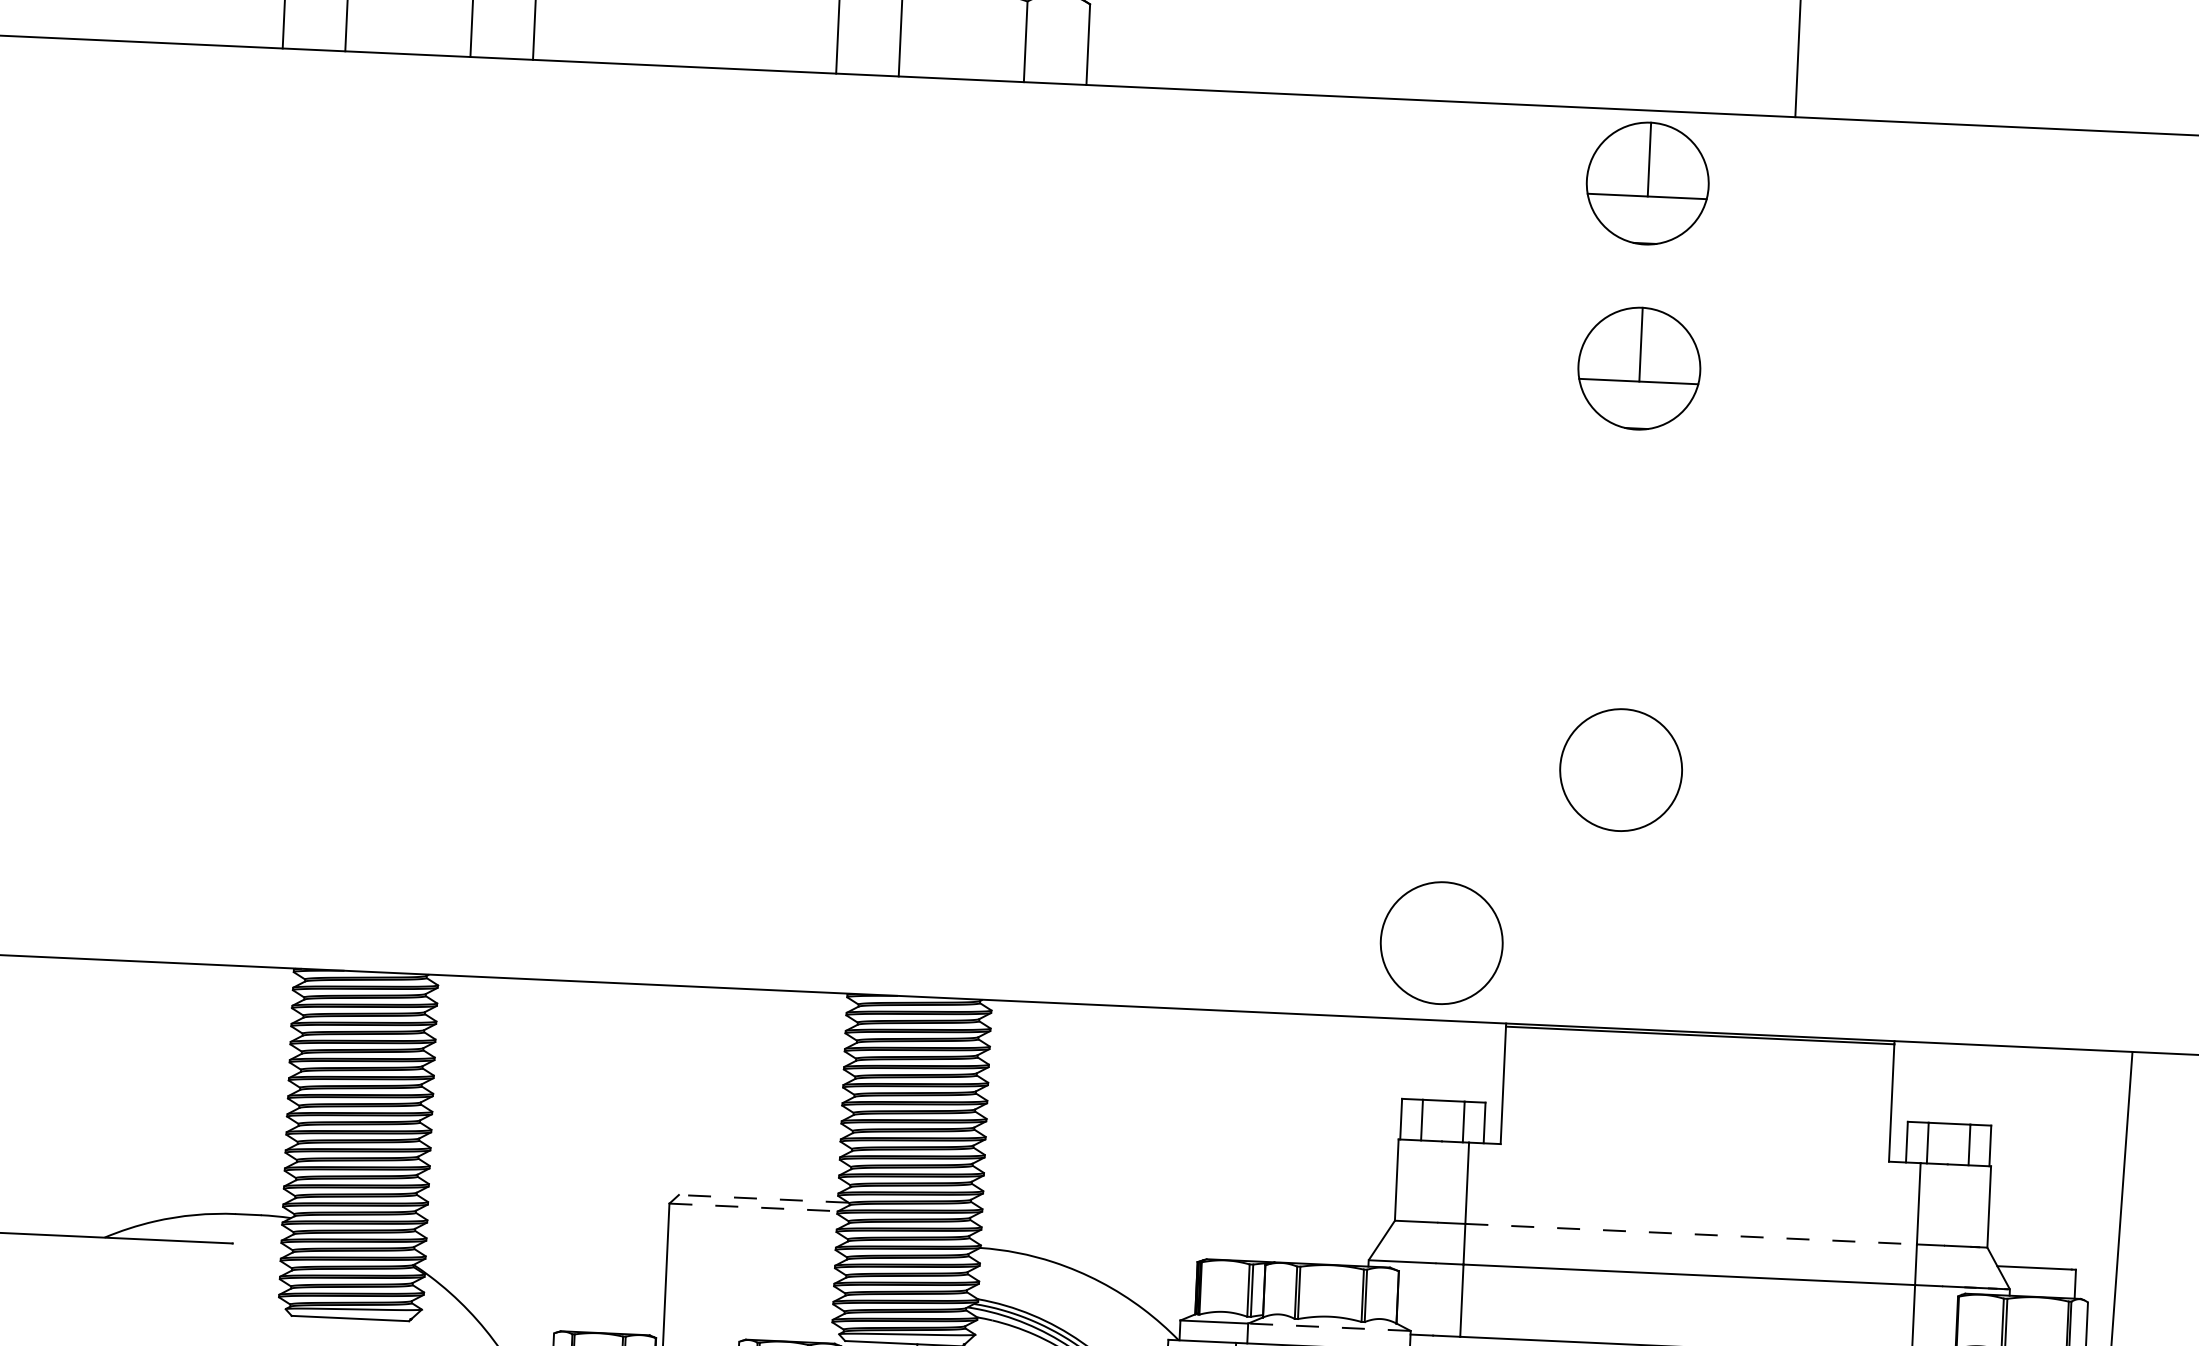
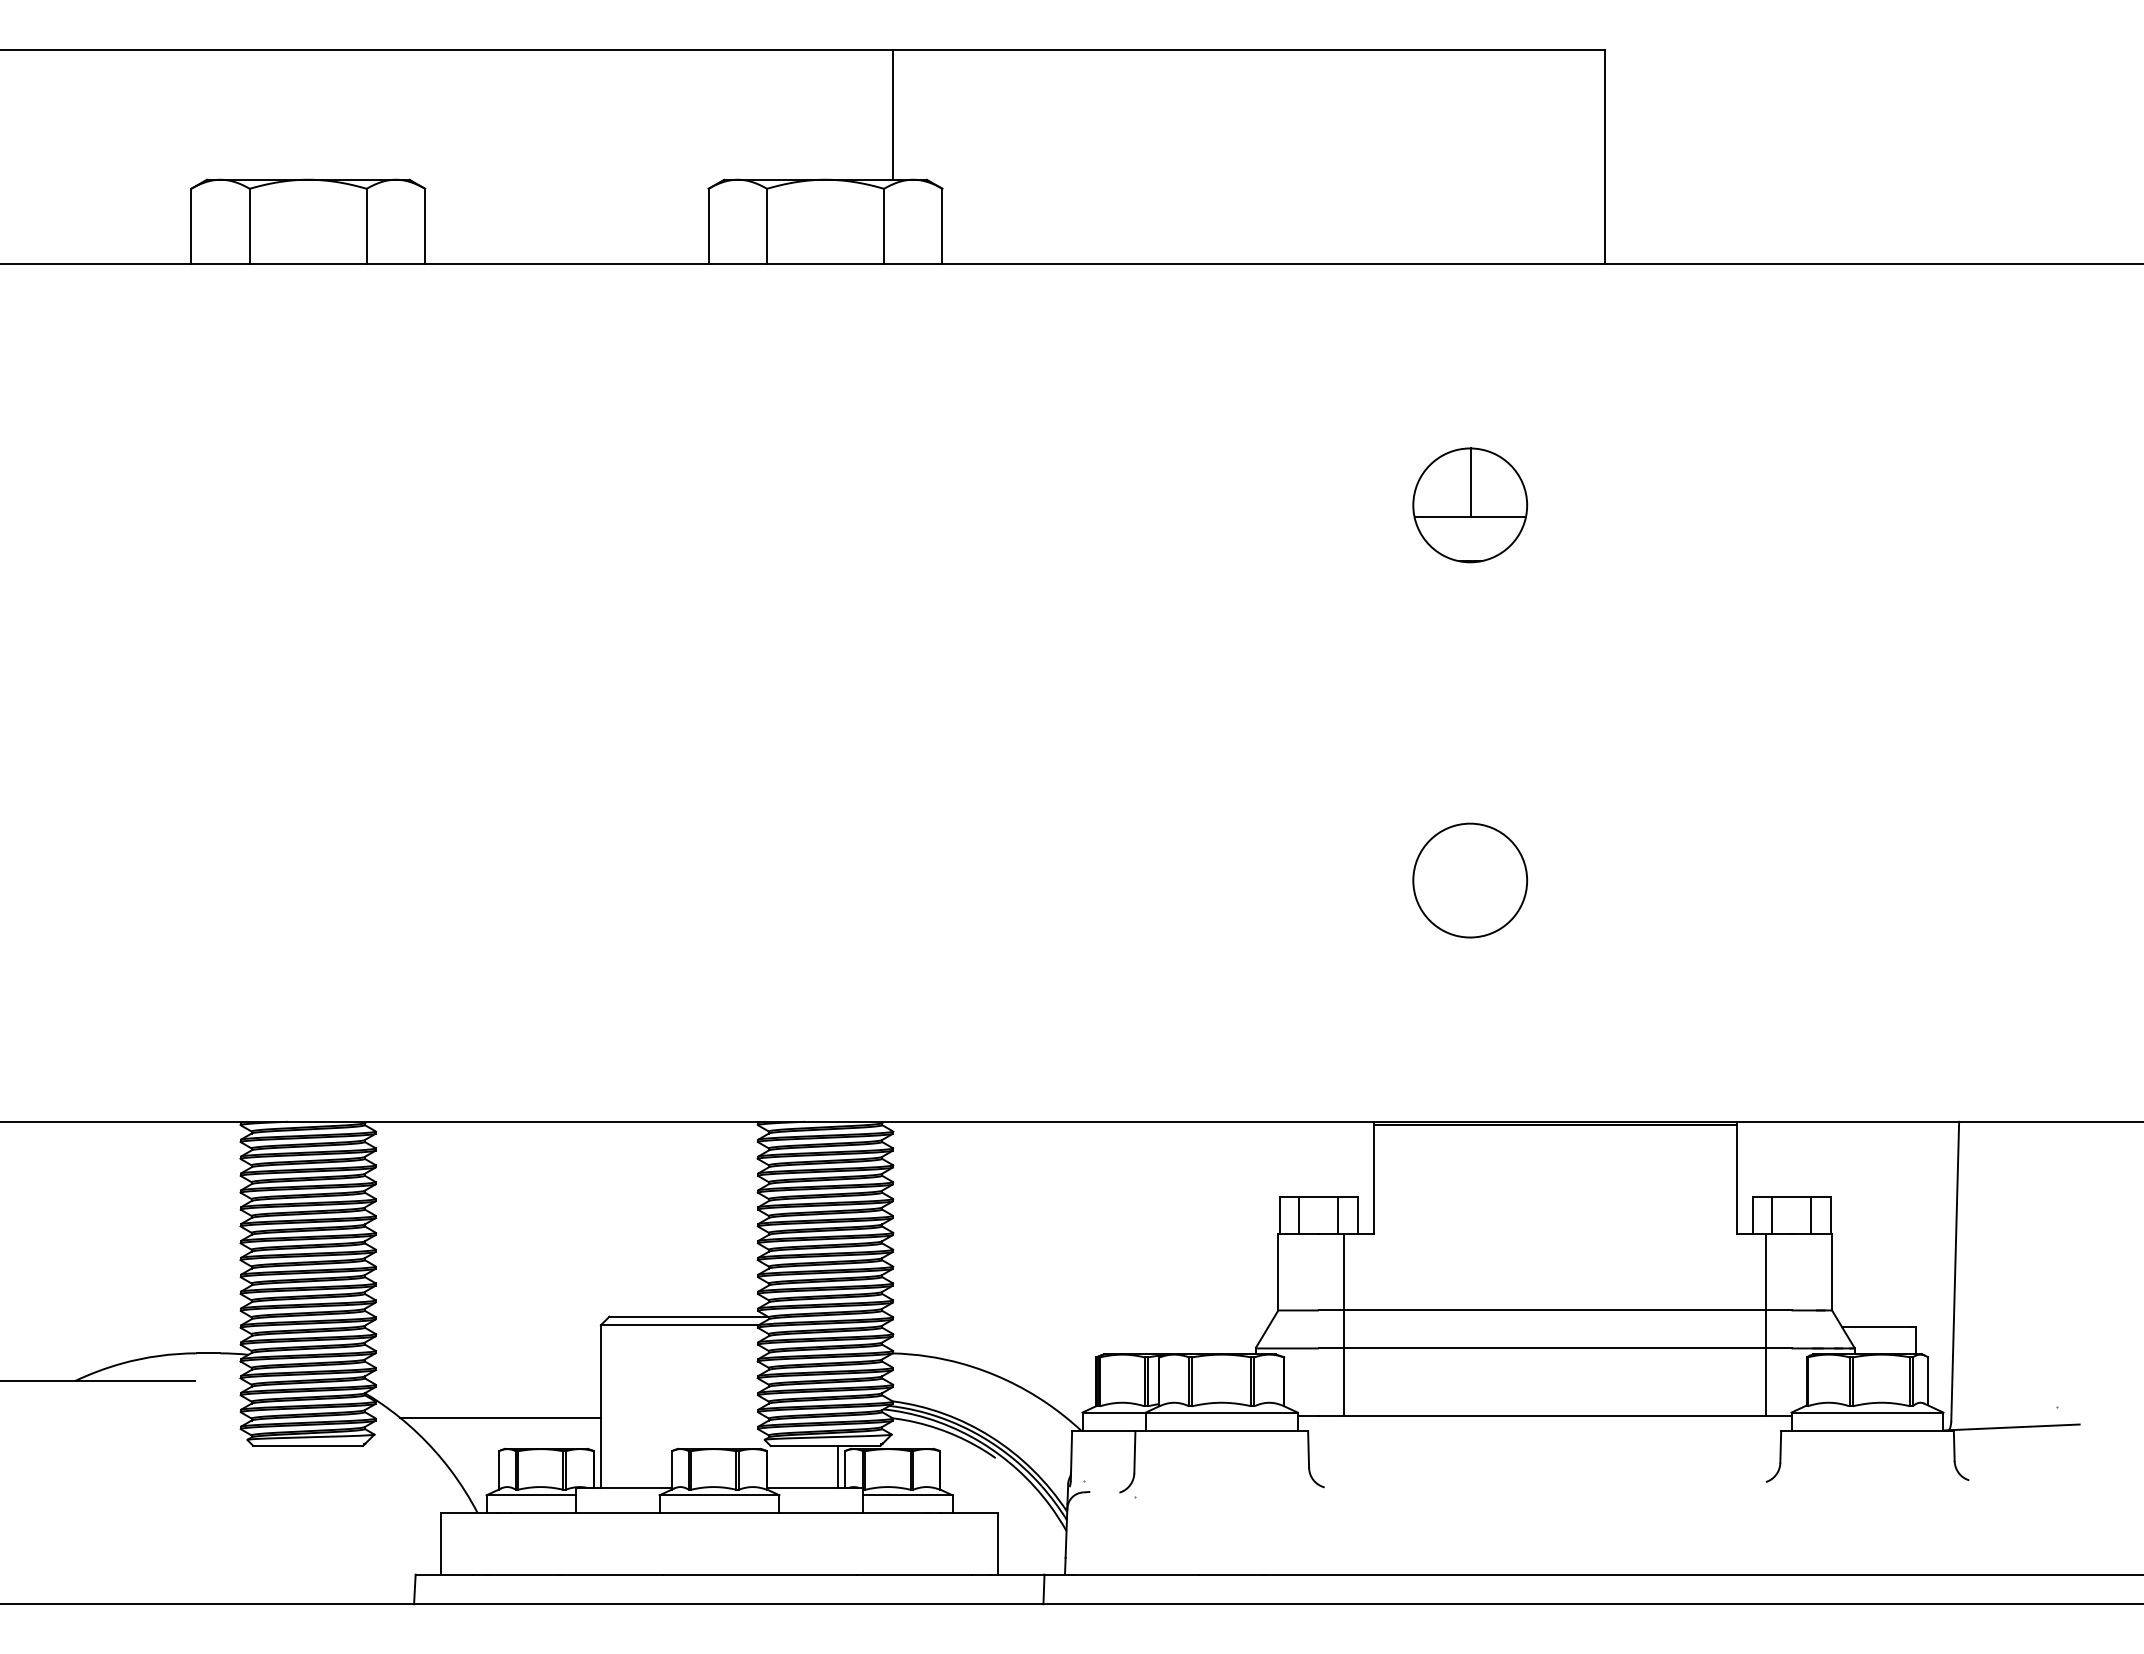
part: (1648, 183) -> (1470, 332), removed
circle: (1442, 943) -> (1310, 1049), removed
line: (763, 1198) -> (688, 1316), dashed -> solid
line: (753, 1207) -> (679, 1325), dashed -> solid
line: (1691, 1234) -> (1555, 1310), dashed -> solid
line: (557, 1297) -> (500, 1417), added
line: (1329, 1327) -> (1221, 1412), dashed -> solid

